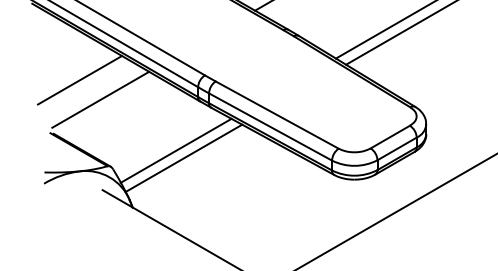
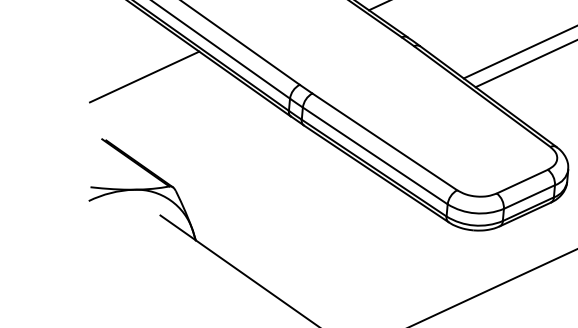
line: (100, 99) -> (167, 103), removed
line: (175, 150) -> (255, 174), removed
line: (183, 157) -> (264, 184), removed

